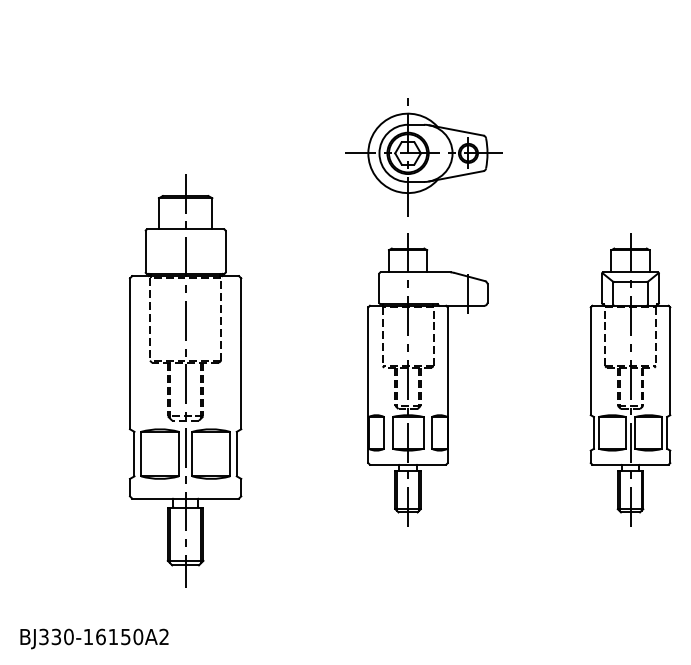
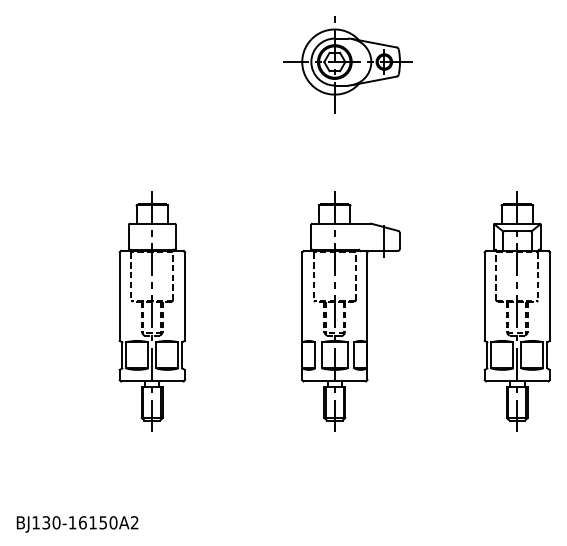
part: (423, 157) -> (347, 65), moved
part: (185, 379) -> (152, 311), size x0.71
text: (43, 636) -> (35, 522), BJ330-16150A2 -> BJ130-16150A2

